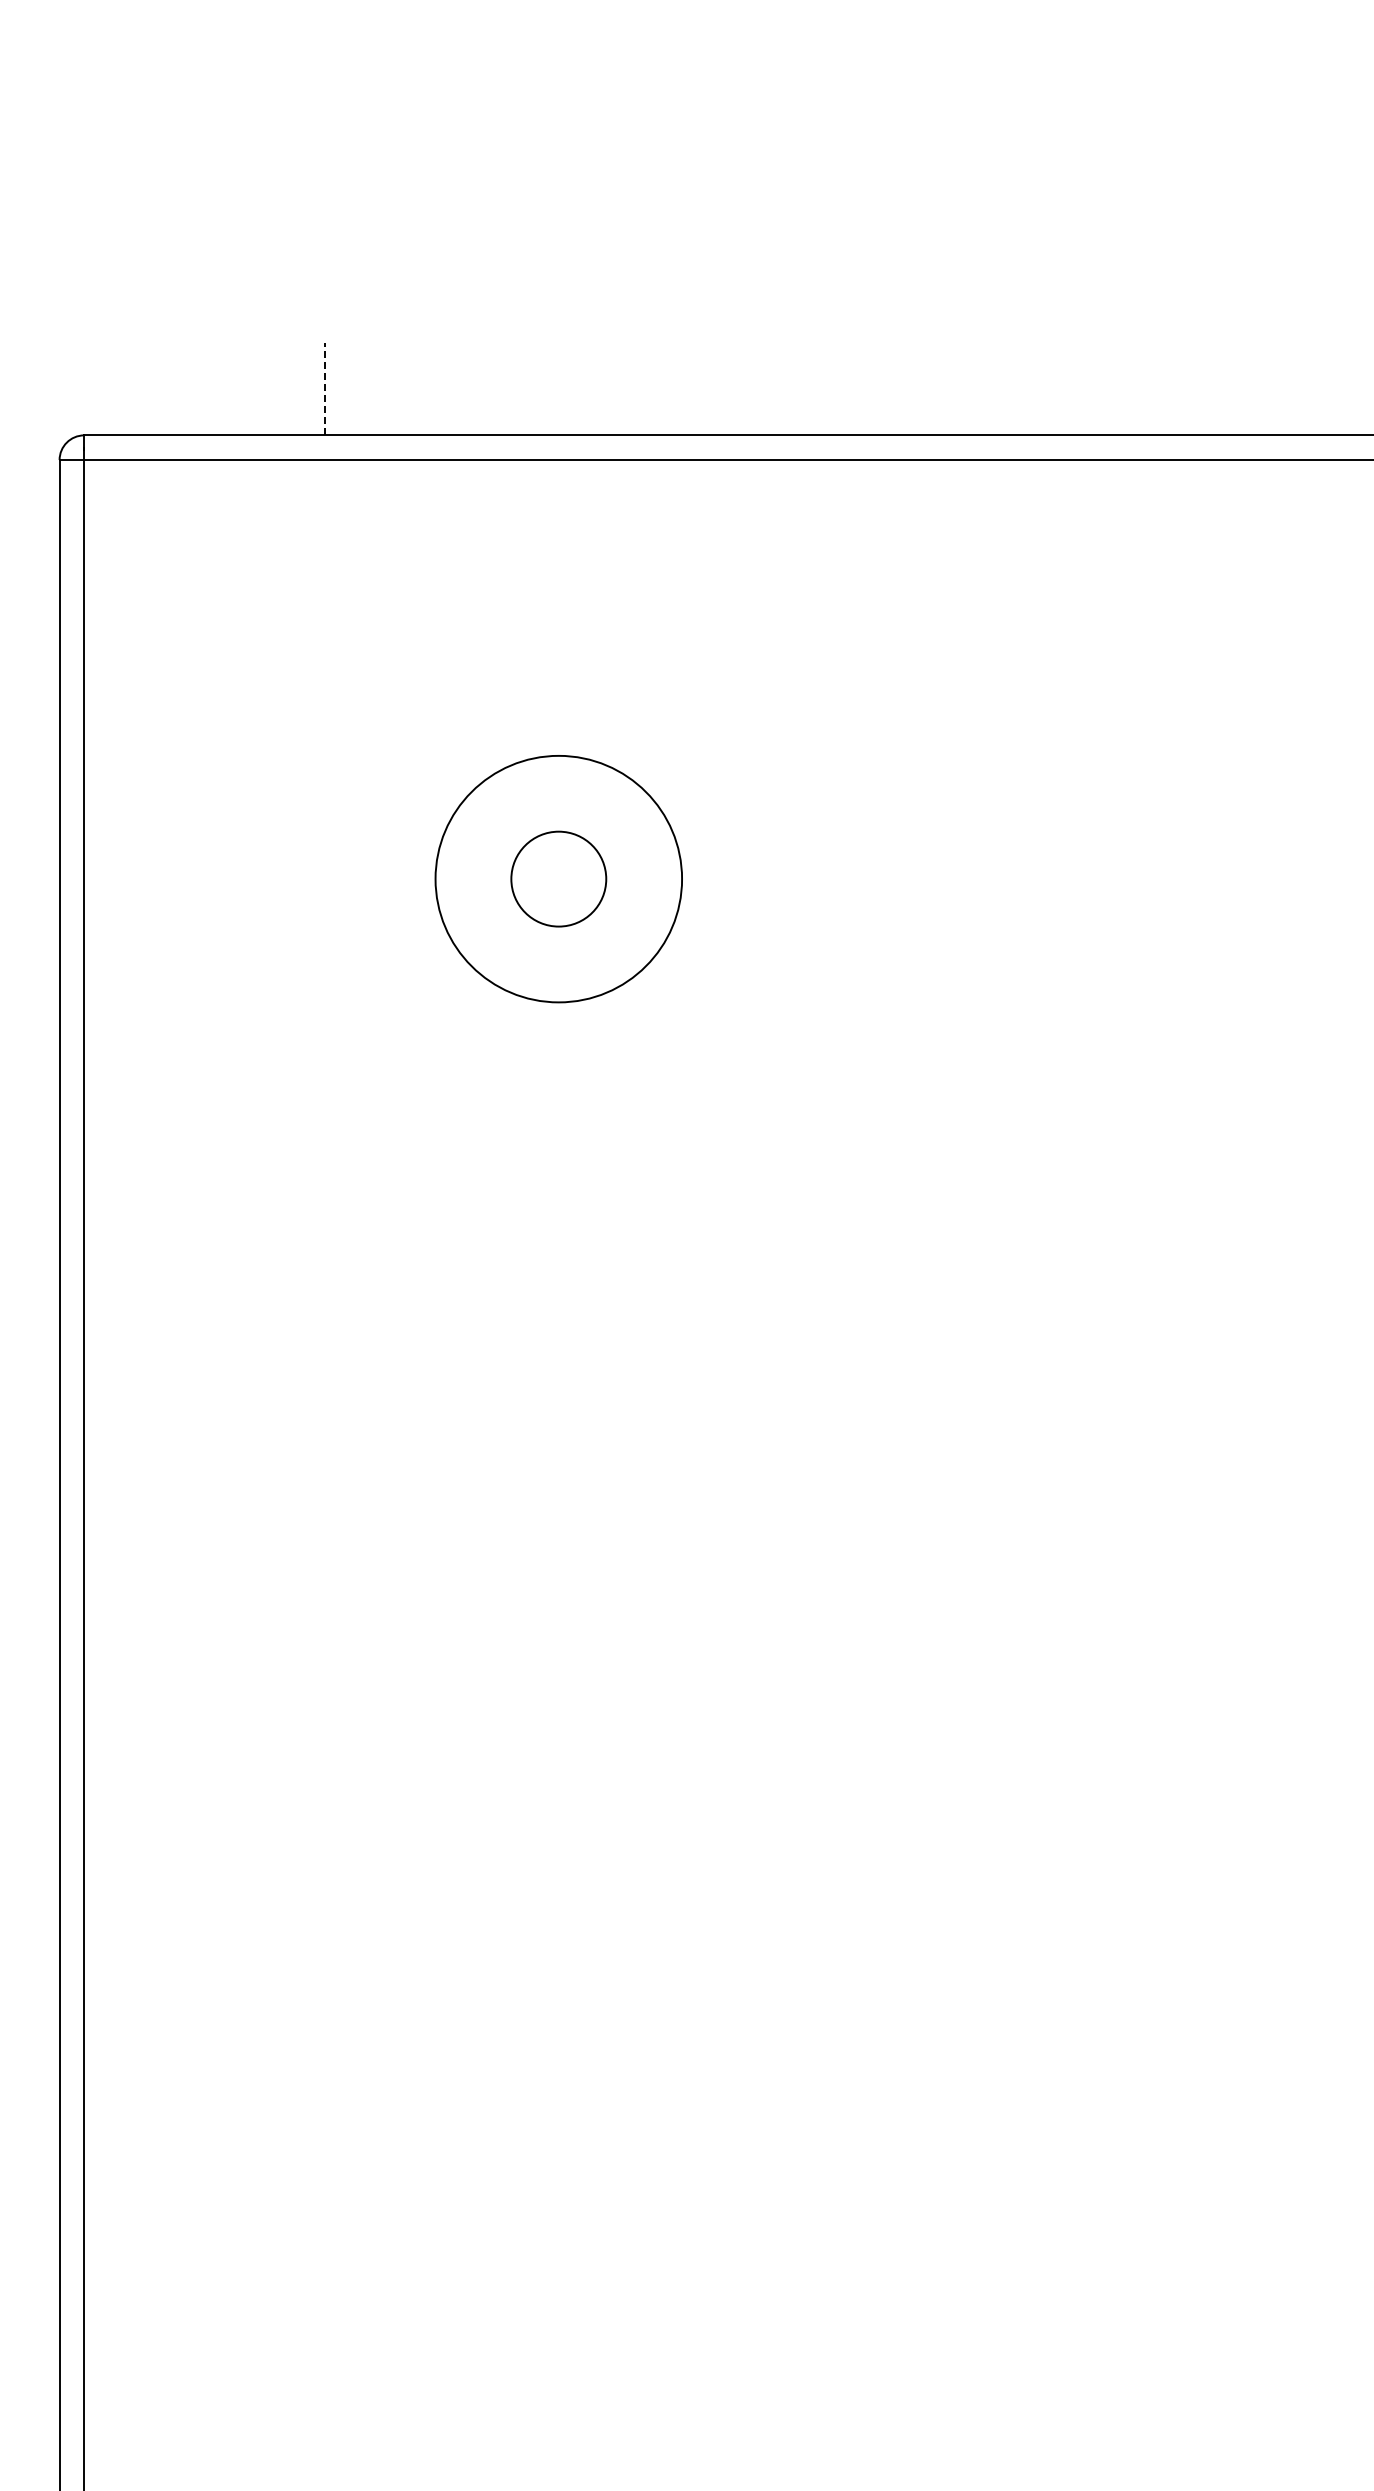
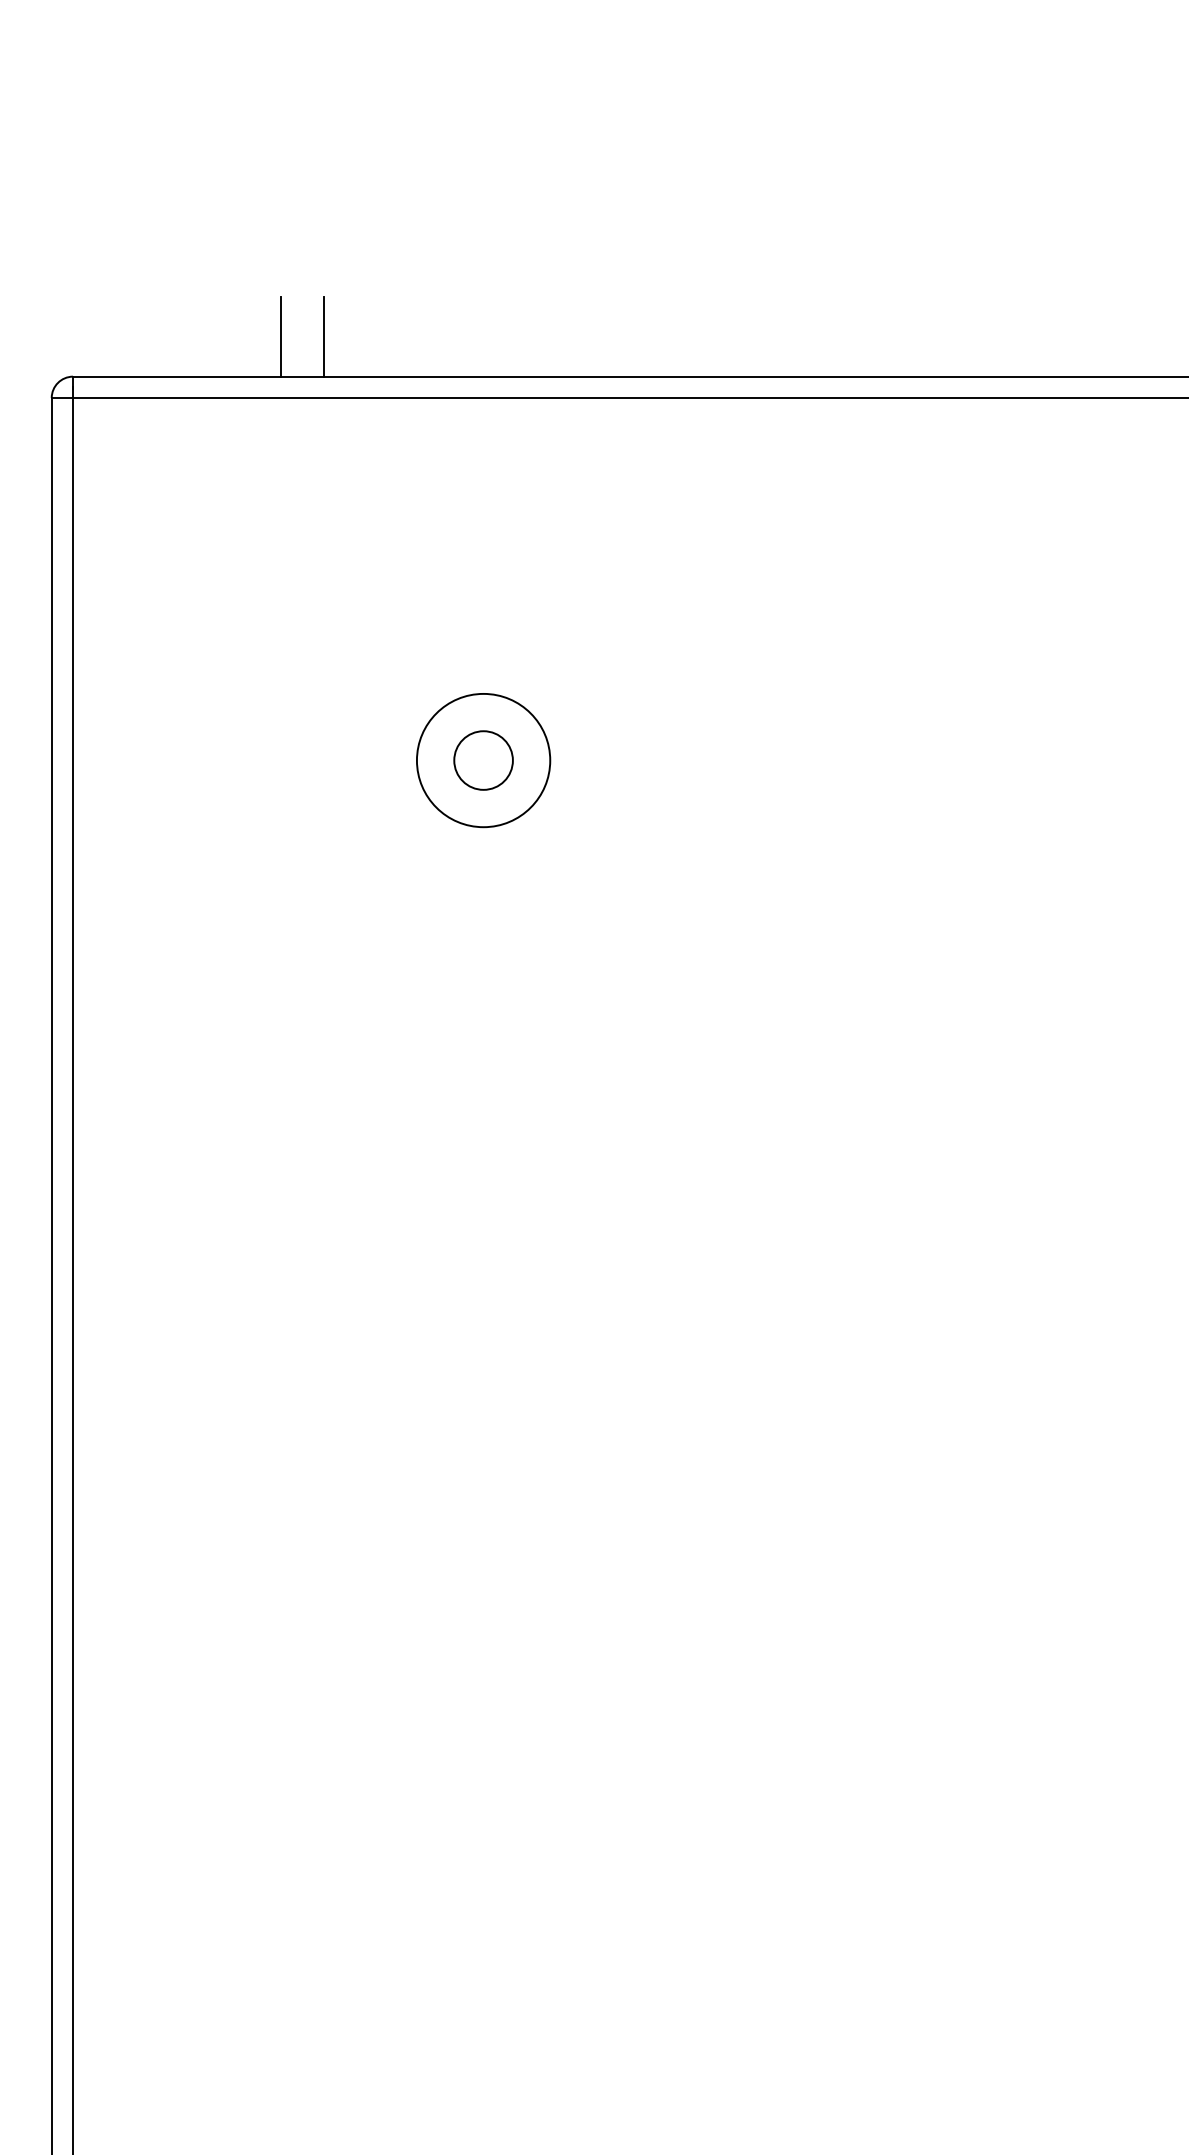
line: (324, 388) -> (280, 336), dashed -> solid
line: (373, 388) -> (323, 336), added
circle: (558, 879) -> (483, 760), size x0.62
circle: (558, 879) -> (483, 760), size x0.71

